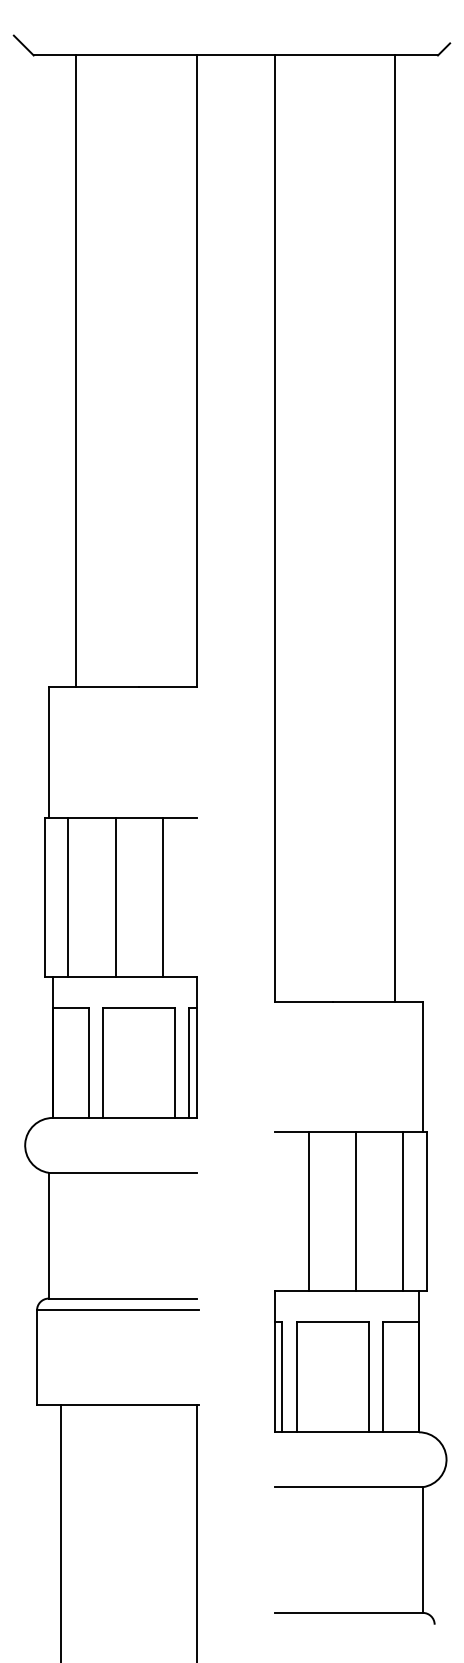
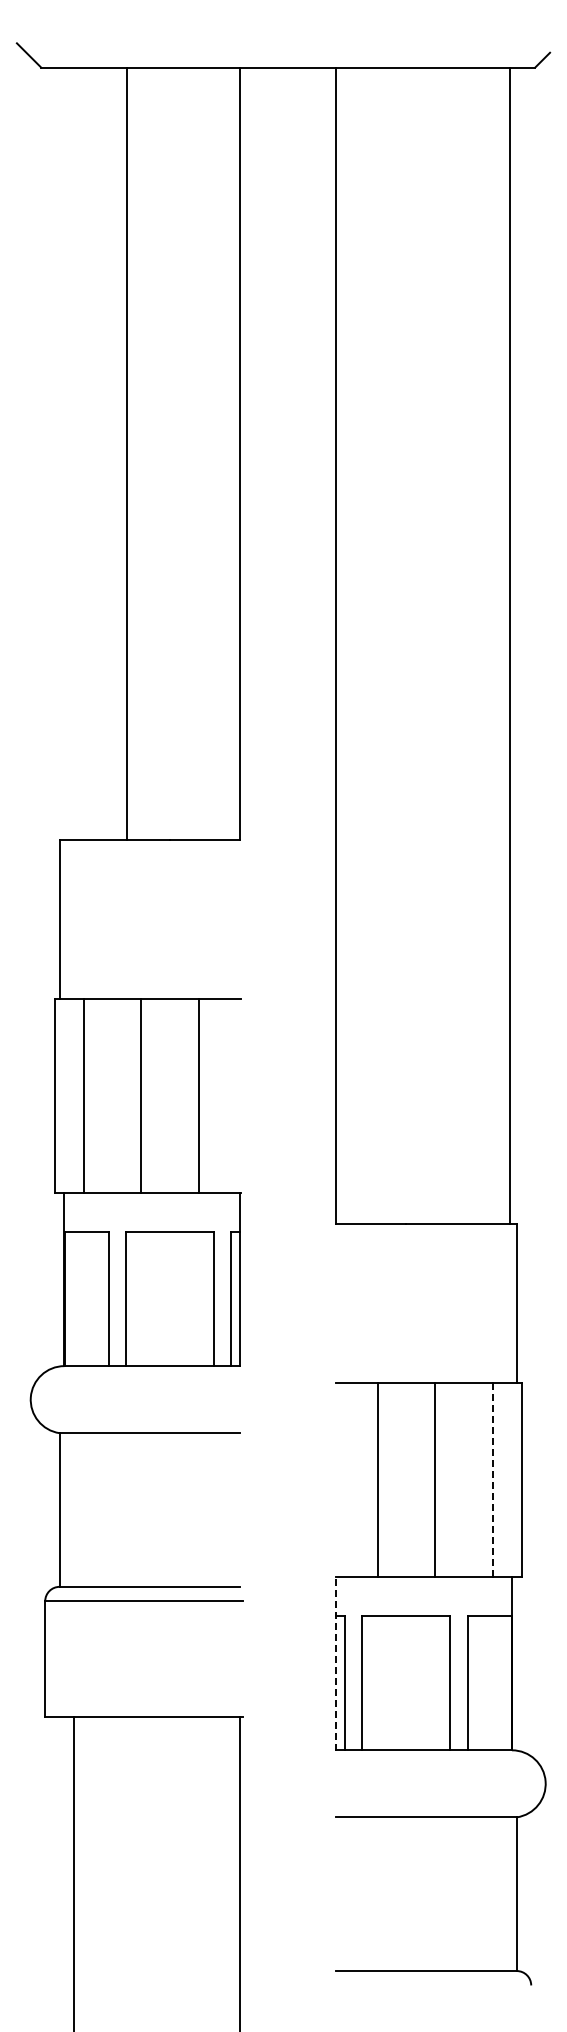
line: (76, 371) -> (127, 453), moved
line: (395, 528) -> (510, 645), moved
line: (403, 1210) -> (492, 1479), solid -> dashed
line: (275, 1361) -> (336, 1663), solid -> dashed

